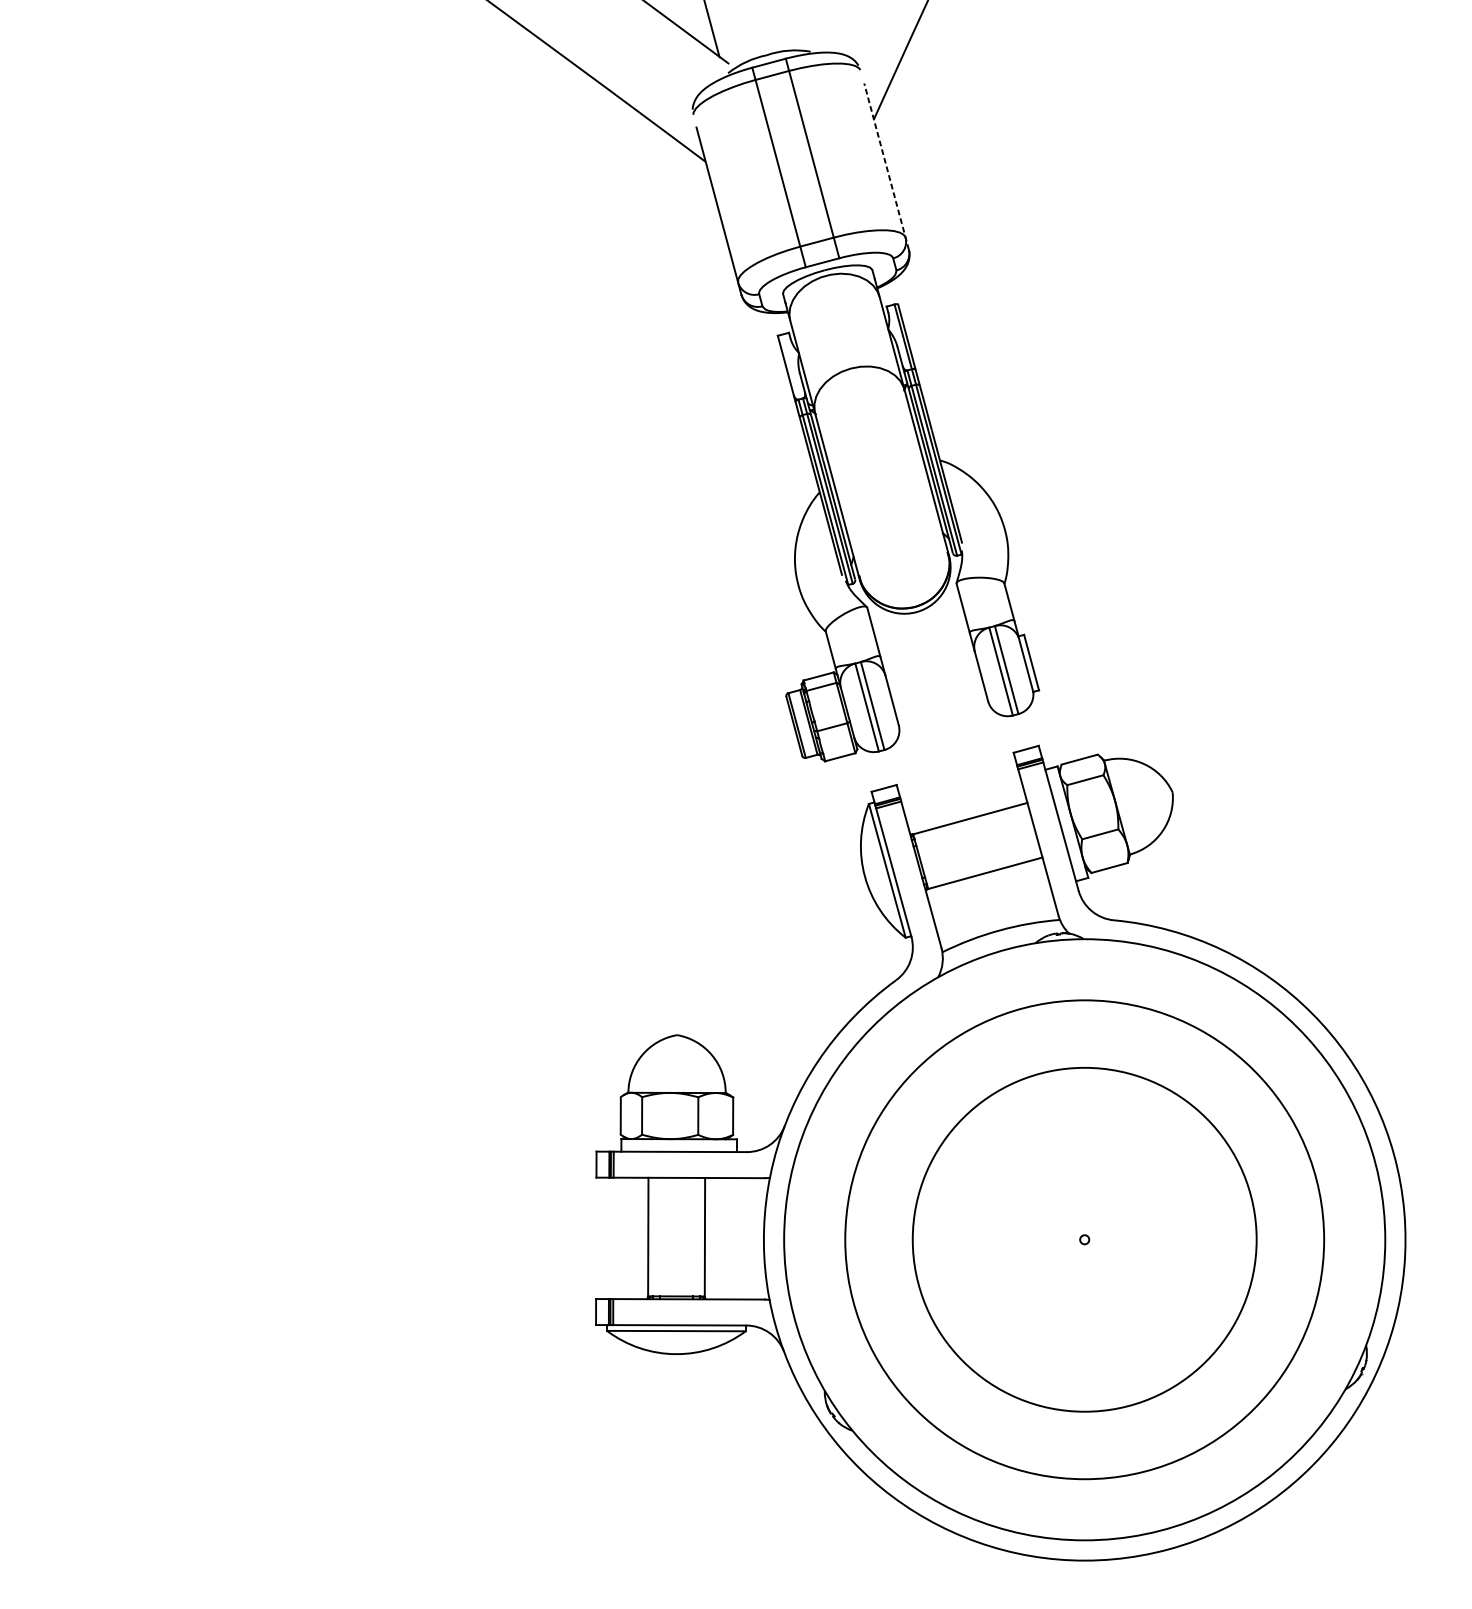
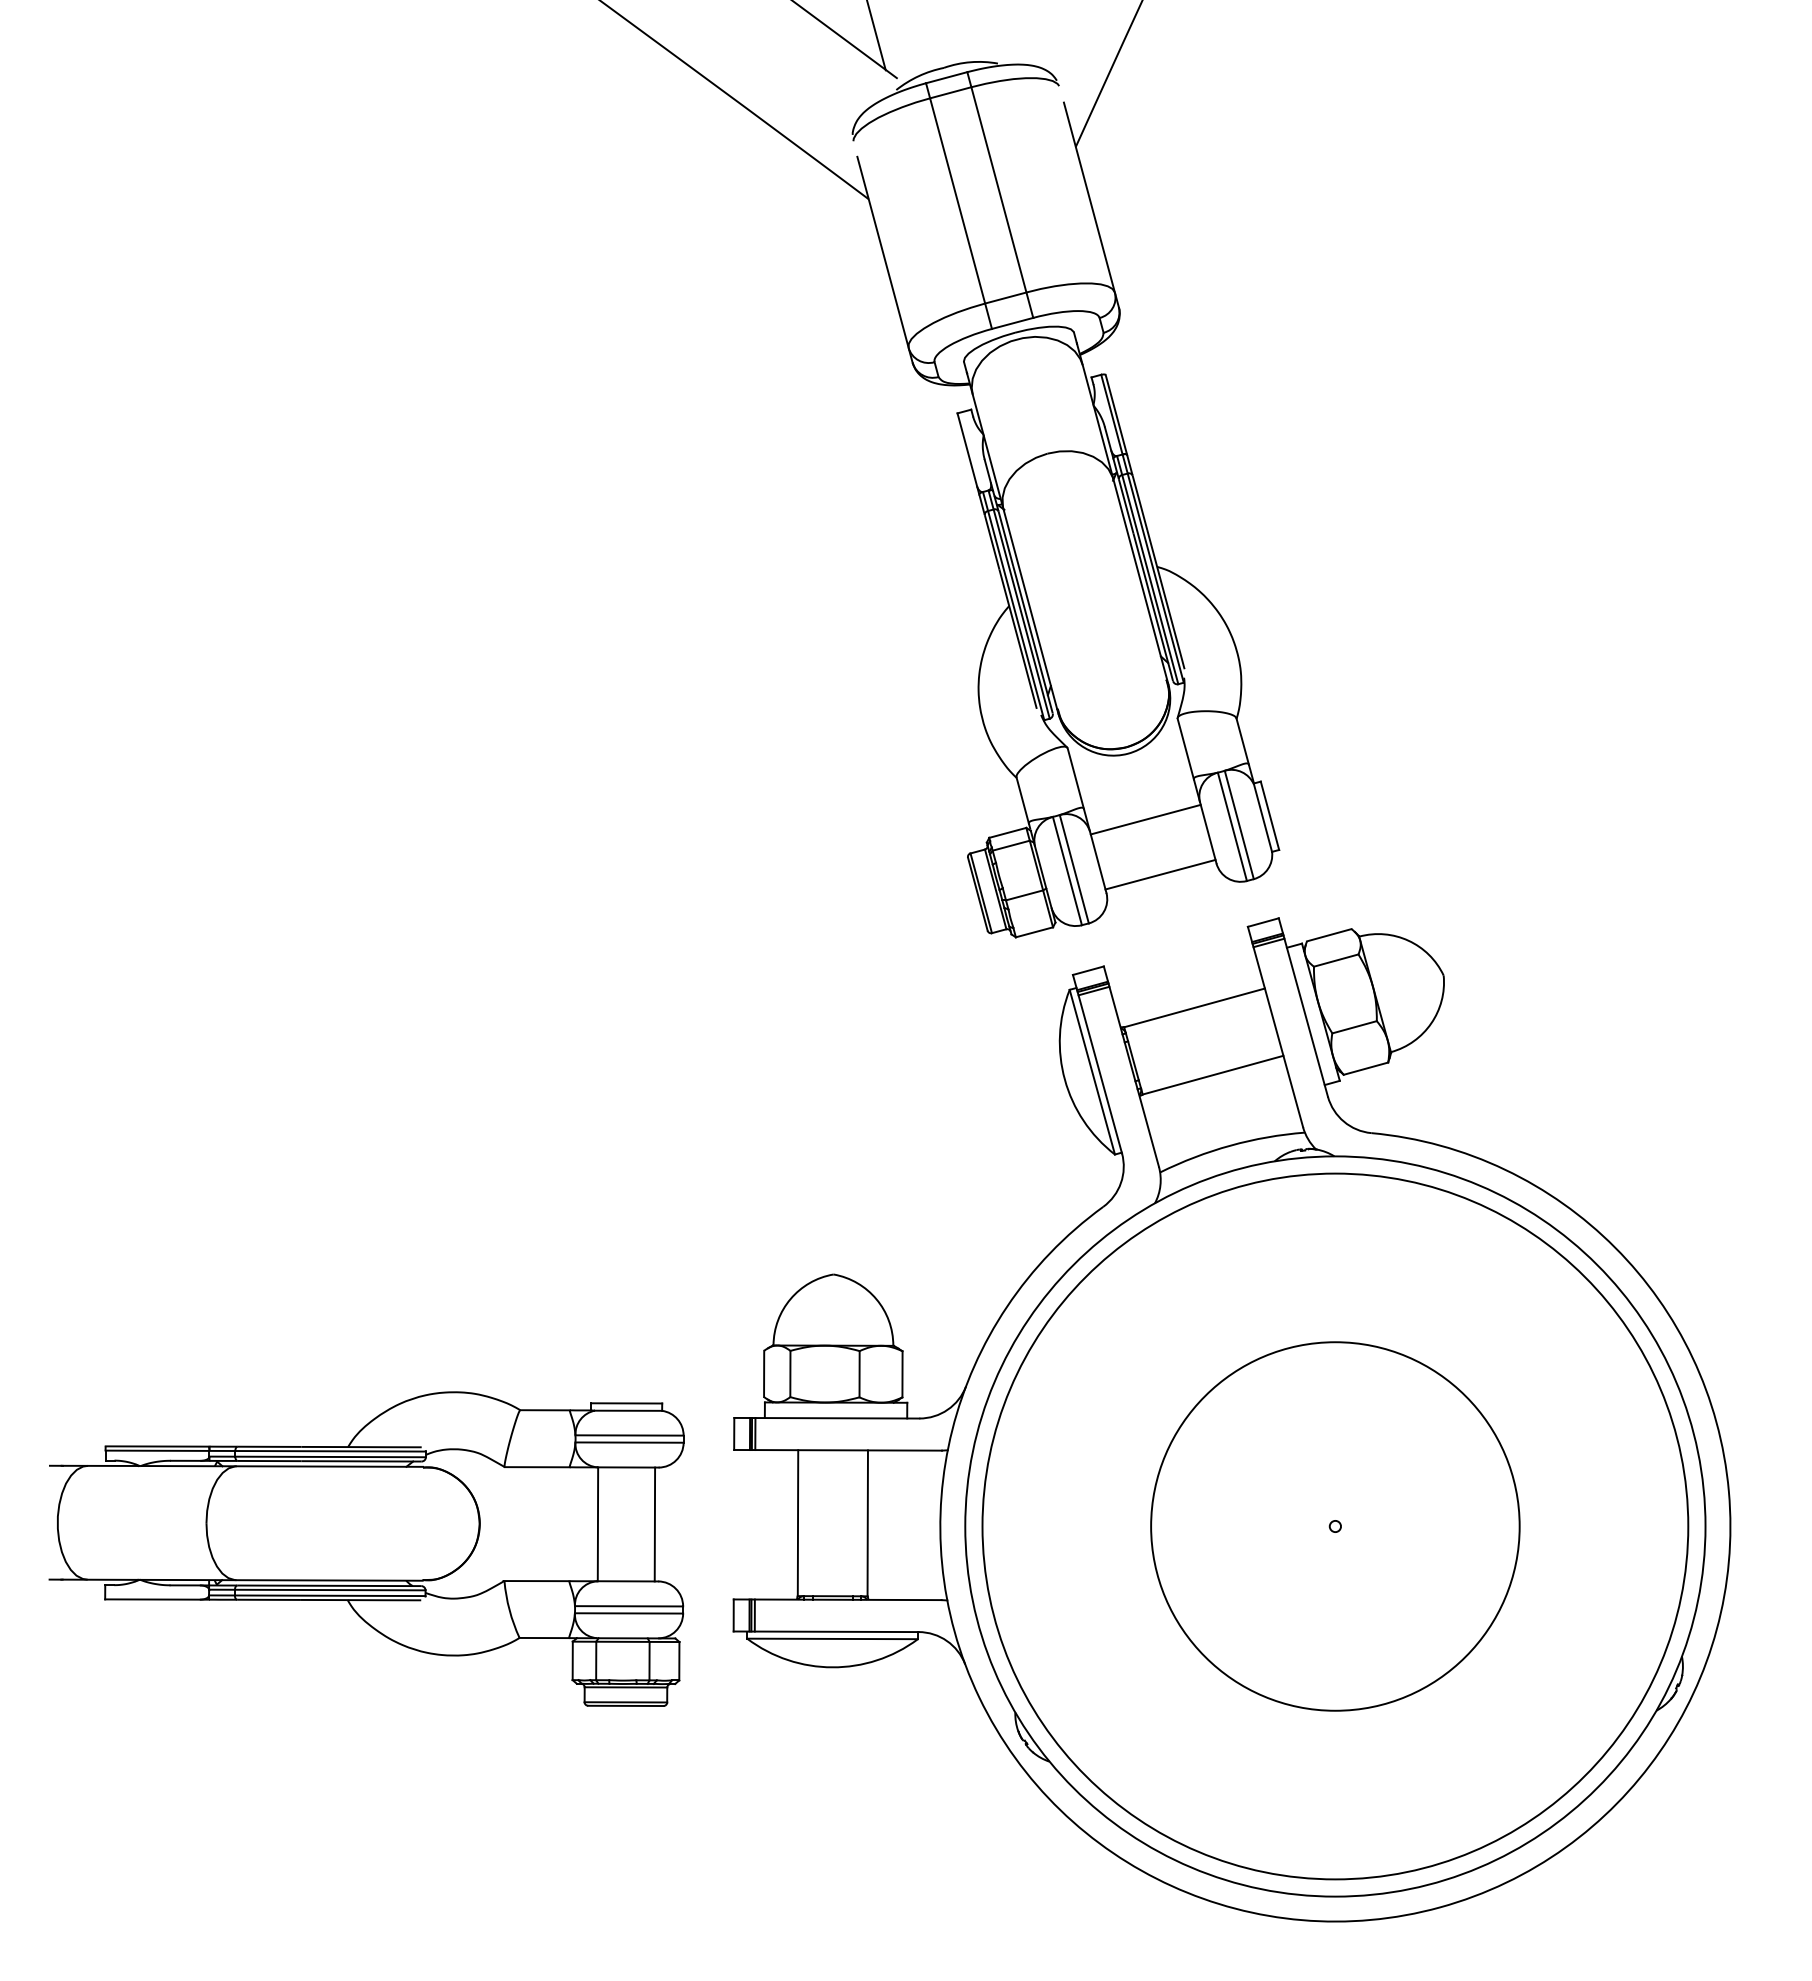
line: (886, 166) -> (1091, 204), dashed -> solid
line: (930, 665) -> (1145, 819), added
line: (942, 710) -> (1160, 874), added
circle: (1084, 1239) -> (1335, 1526), size x0.62
circle: (1084, 1239) -> (1335, 1526), size x1.67
part: (297, 1257) -> (366, 1548), added

